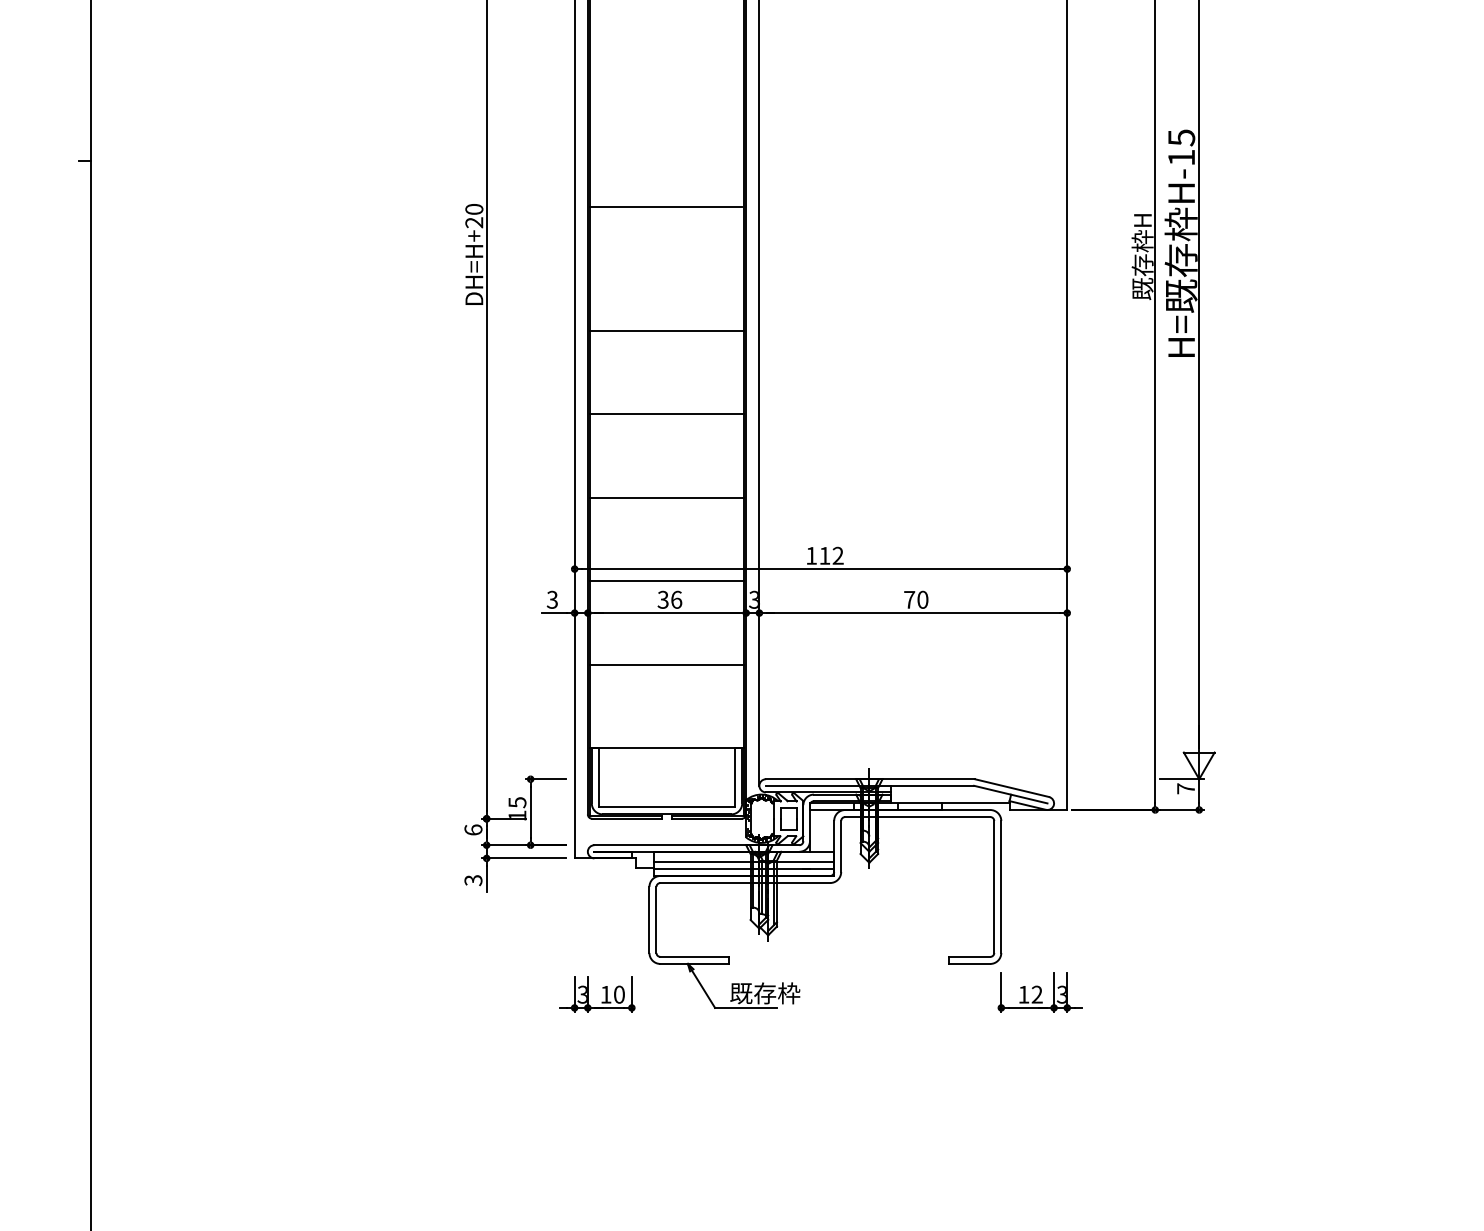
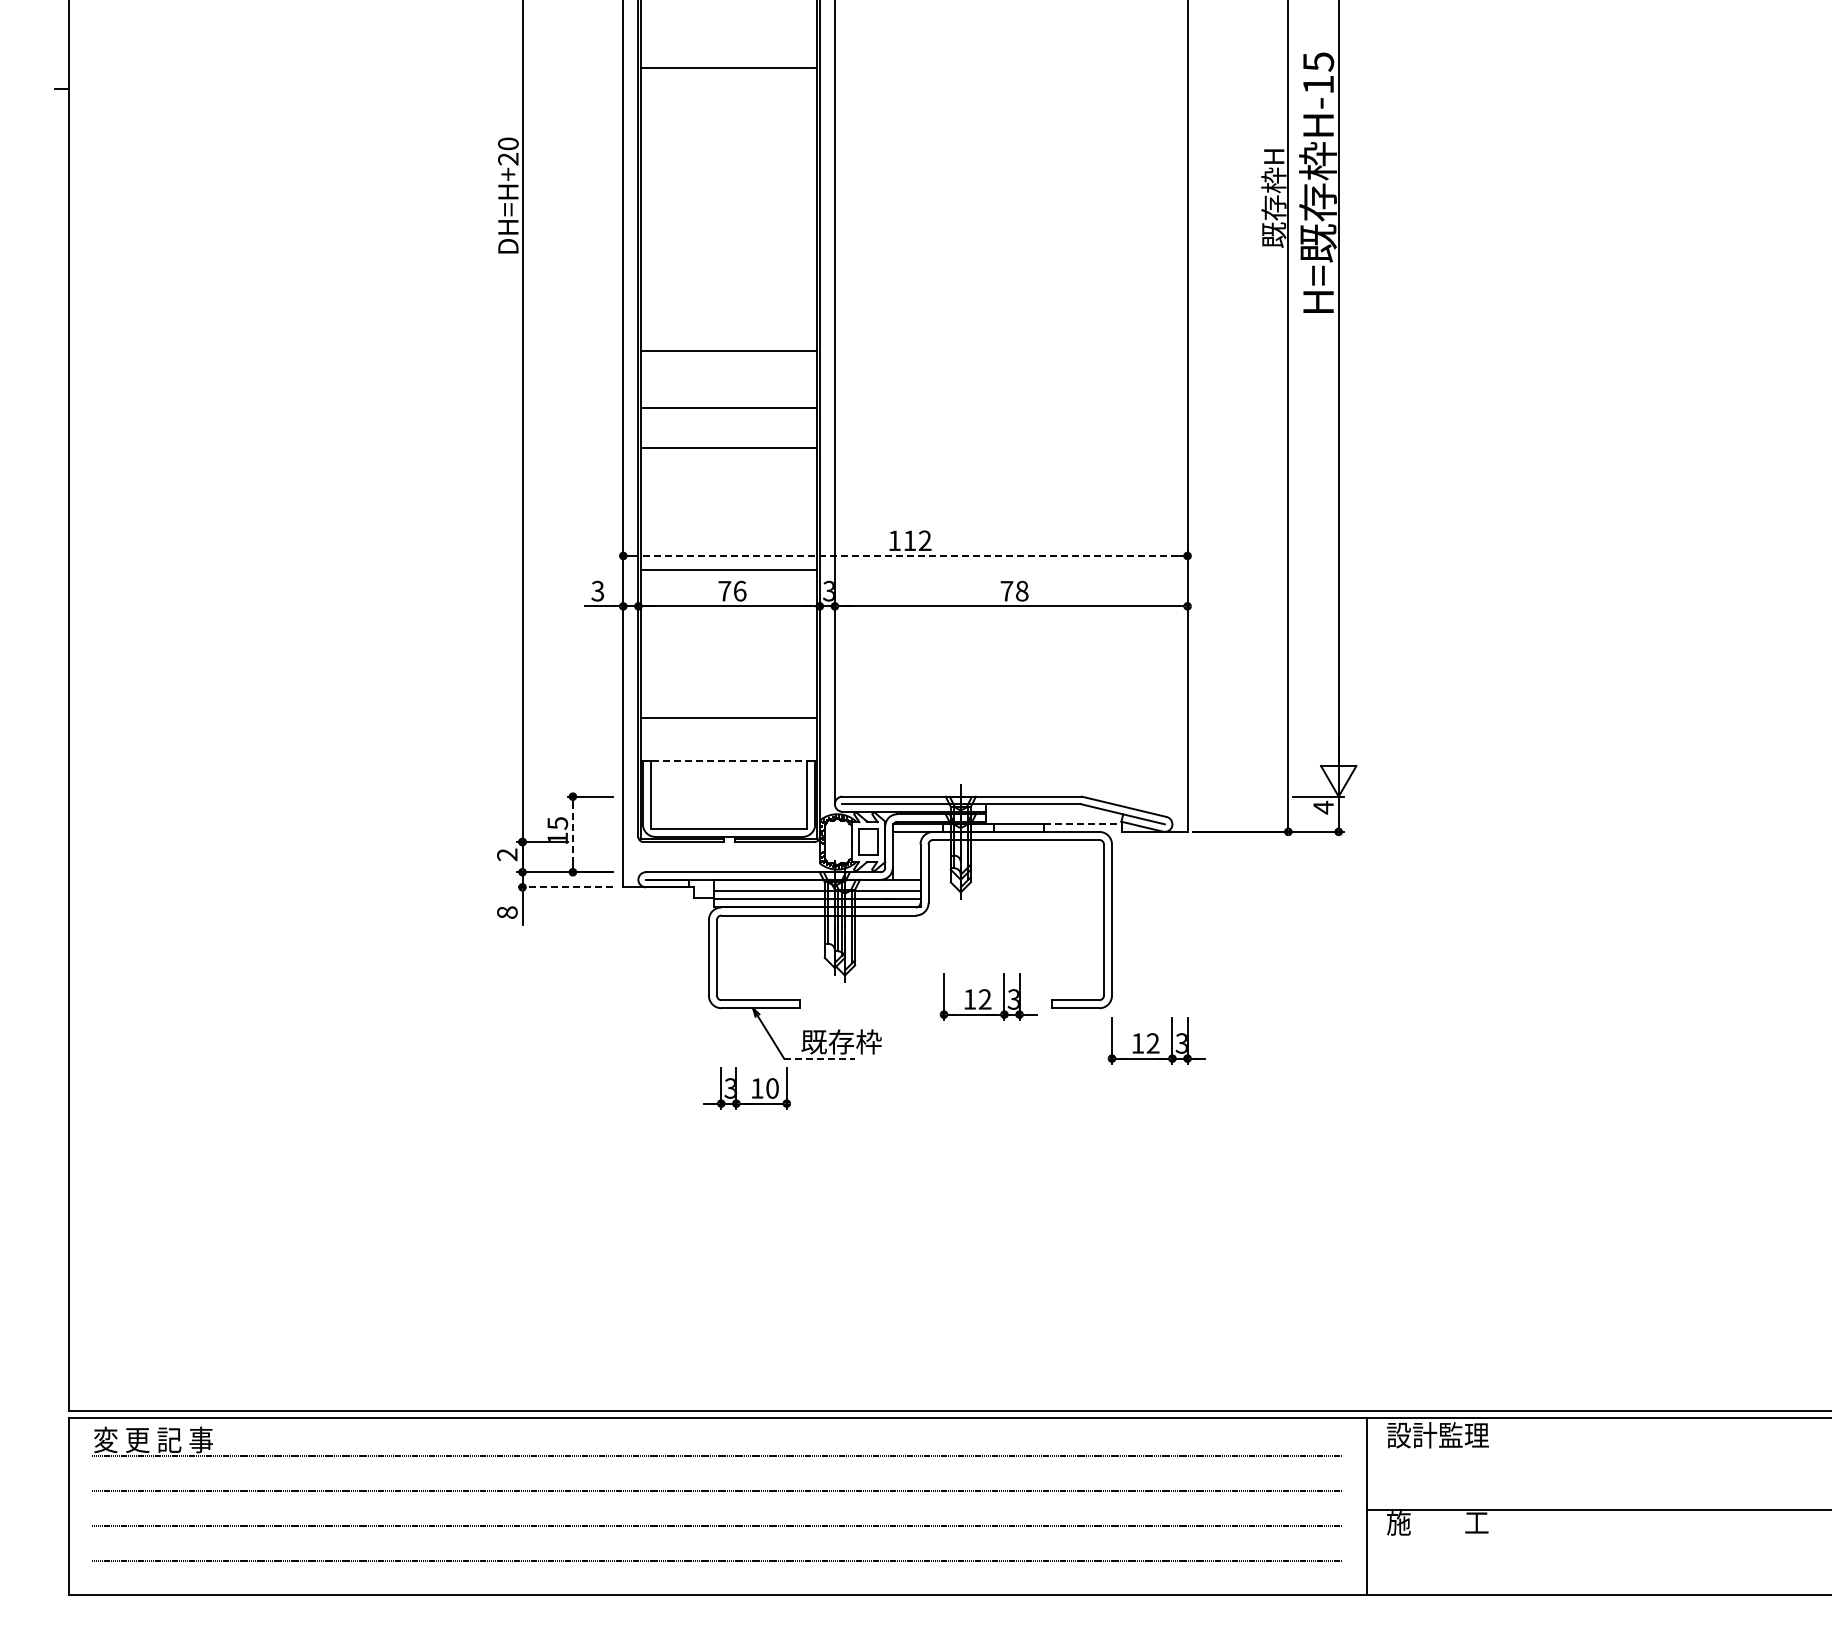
line: (666, 207) -> (728, 67), moved
line: (666, 330) -> (728, 350), moved
line: (666, 414) -> (728, 448), moved
line: (666, 497) -> (728, 408), moved
line: (821, 568) -> (905, 555), solid -> dashed
text: (663, 599) -> (724, 590), 36 -> 76
text: (923, 600) -> (1022, 591), 70 -> 78
line: (666, 664) -> (728, 717), moved
line: (667, 748) -> (729, 761), solid -> dashed
text: (1185, 788) -> (1323, 807), 7 -> 4
line: (976, 803) -> (1083, 824), solid -> dashed
line: (530, 811) -> (572, 833), solid -> dashed
text: (473, 829) -> (507, 854), 6 -> 2
line: (524, 858) -> (565, 887), solid -> dashed
text: (473, 880) -> (507, 912), 3 -> 8
part: (893, 953) -> (988, 996), added
part: (588, 998) -> (737, 1092), moved
line: (745, 1007) -> (819, 1058), solid -> dashed

